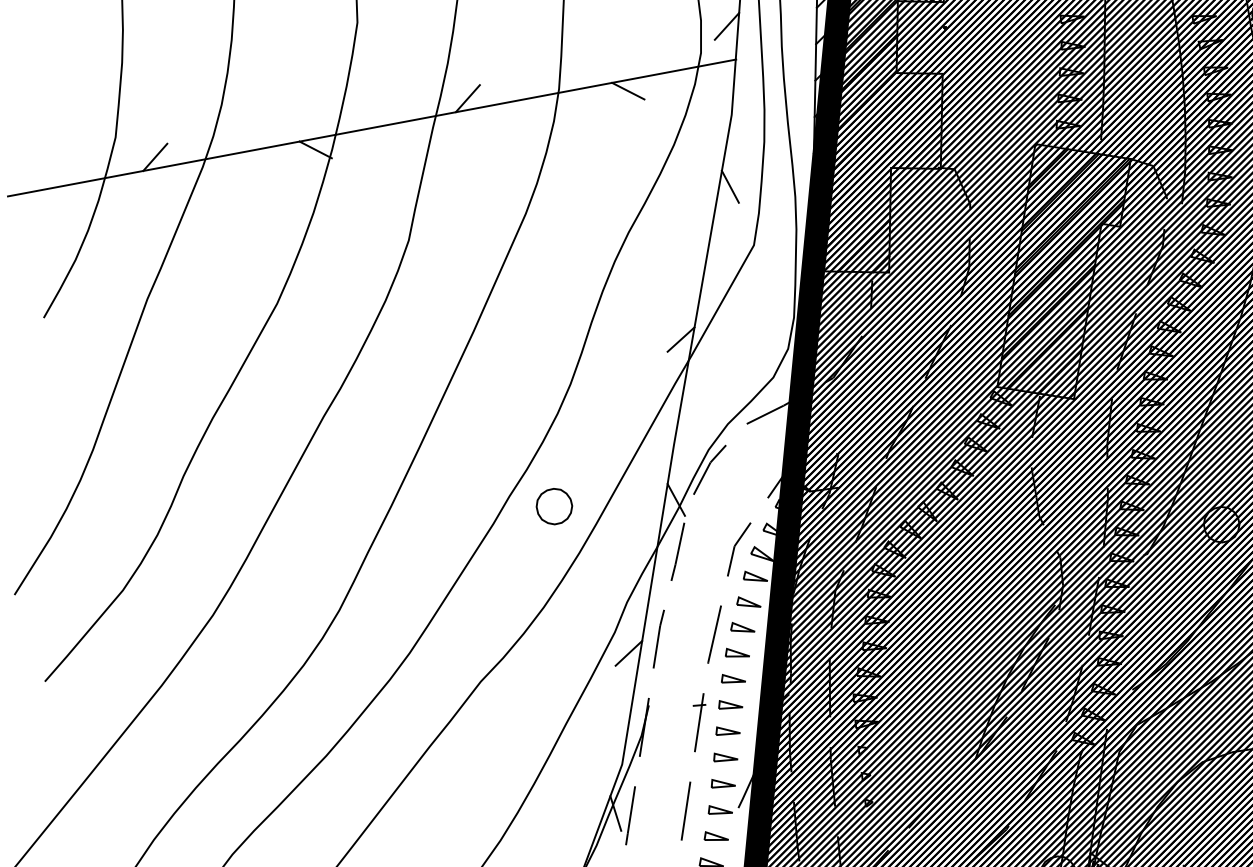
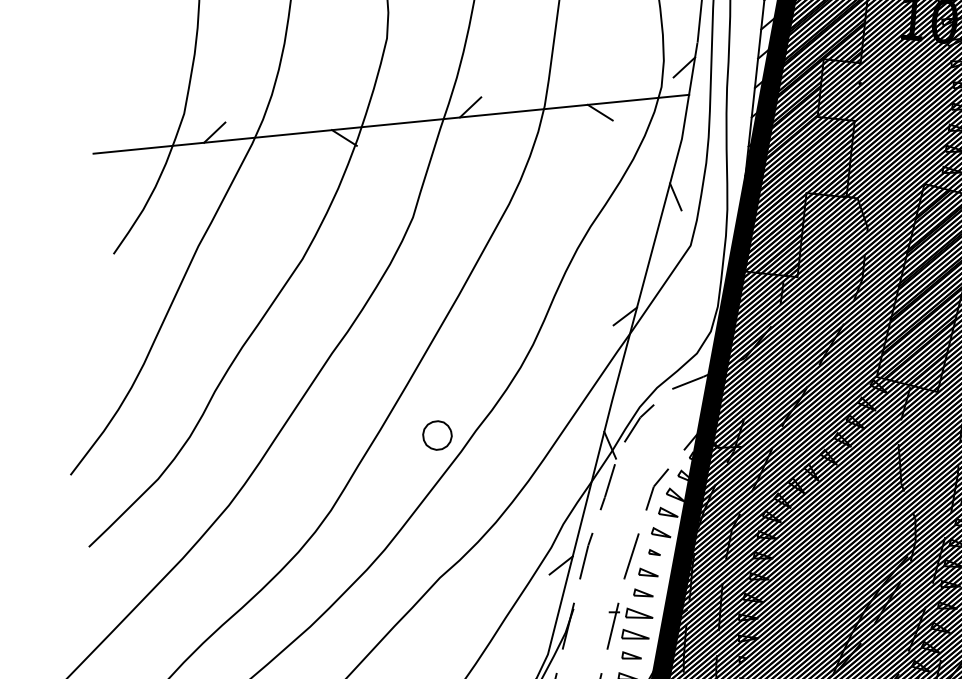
part: (554, 506) -> (437, 435), moved
part: (742, 627) -> (654, 552), size x0.6
part: (730, 704) -> (639, 613), size x1.4
part: (727, 730) -> (635, 634), size x1.4

